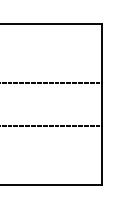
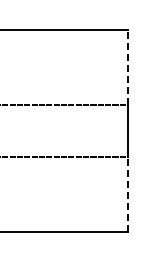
line: (101, 52) -> (127, 66), solid -> dashed
line: (101, 155) -> (127, 194), solid -> dashed

